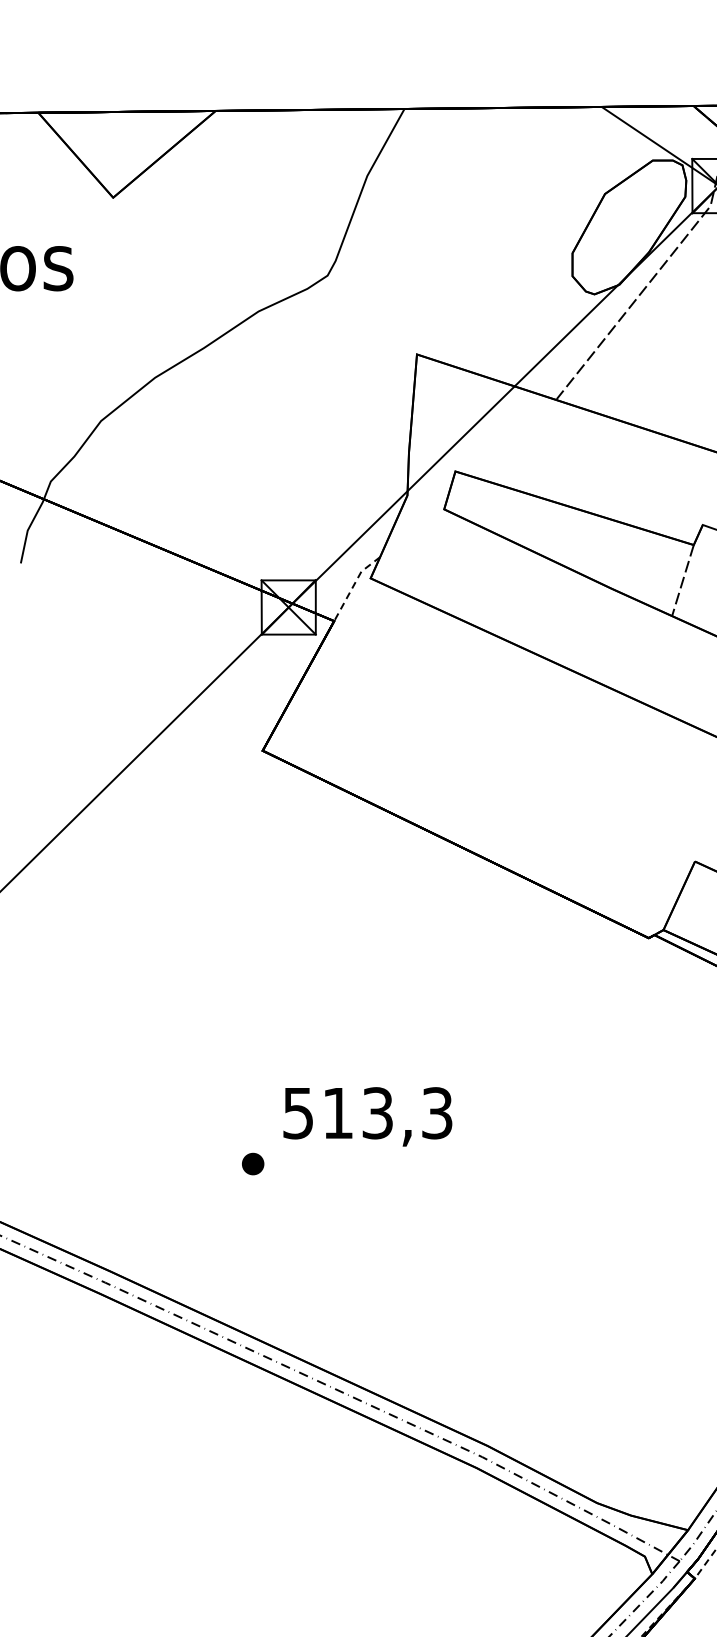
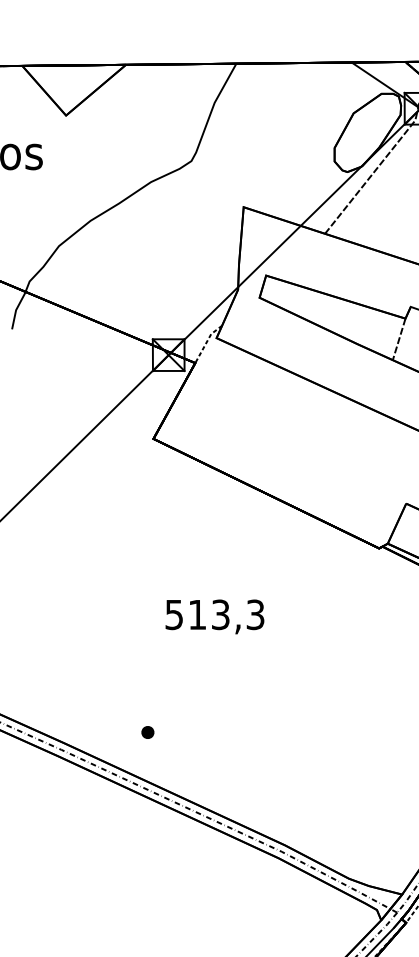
text: (367, 1116) -> (214, 616), moved
part: (252, 1164) -> (147, 732), moved

